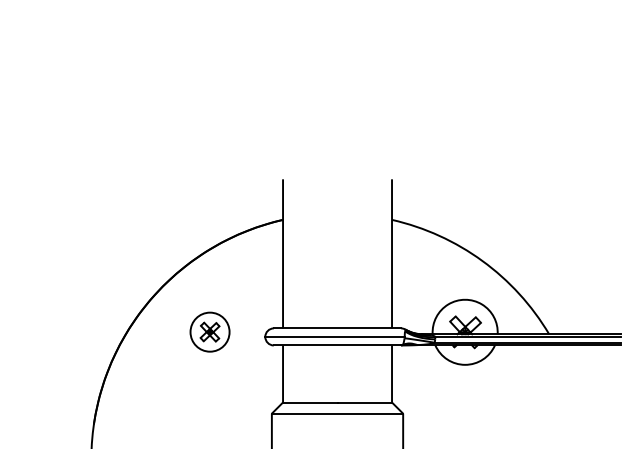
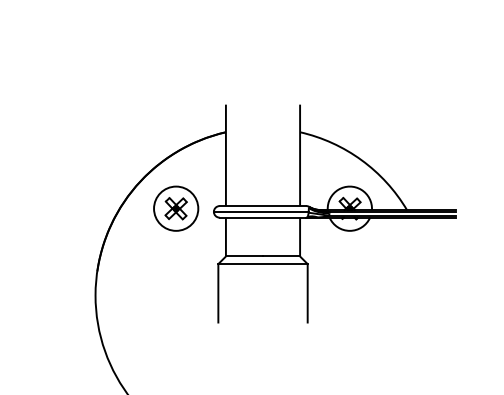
part: (210, 331) -> (176, 208), size x1.67

